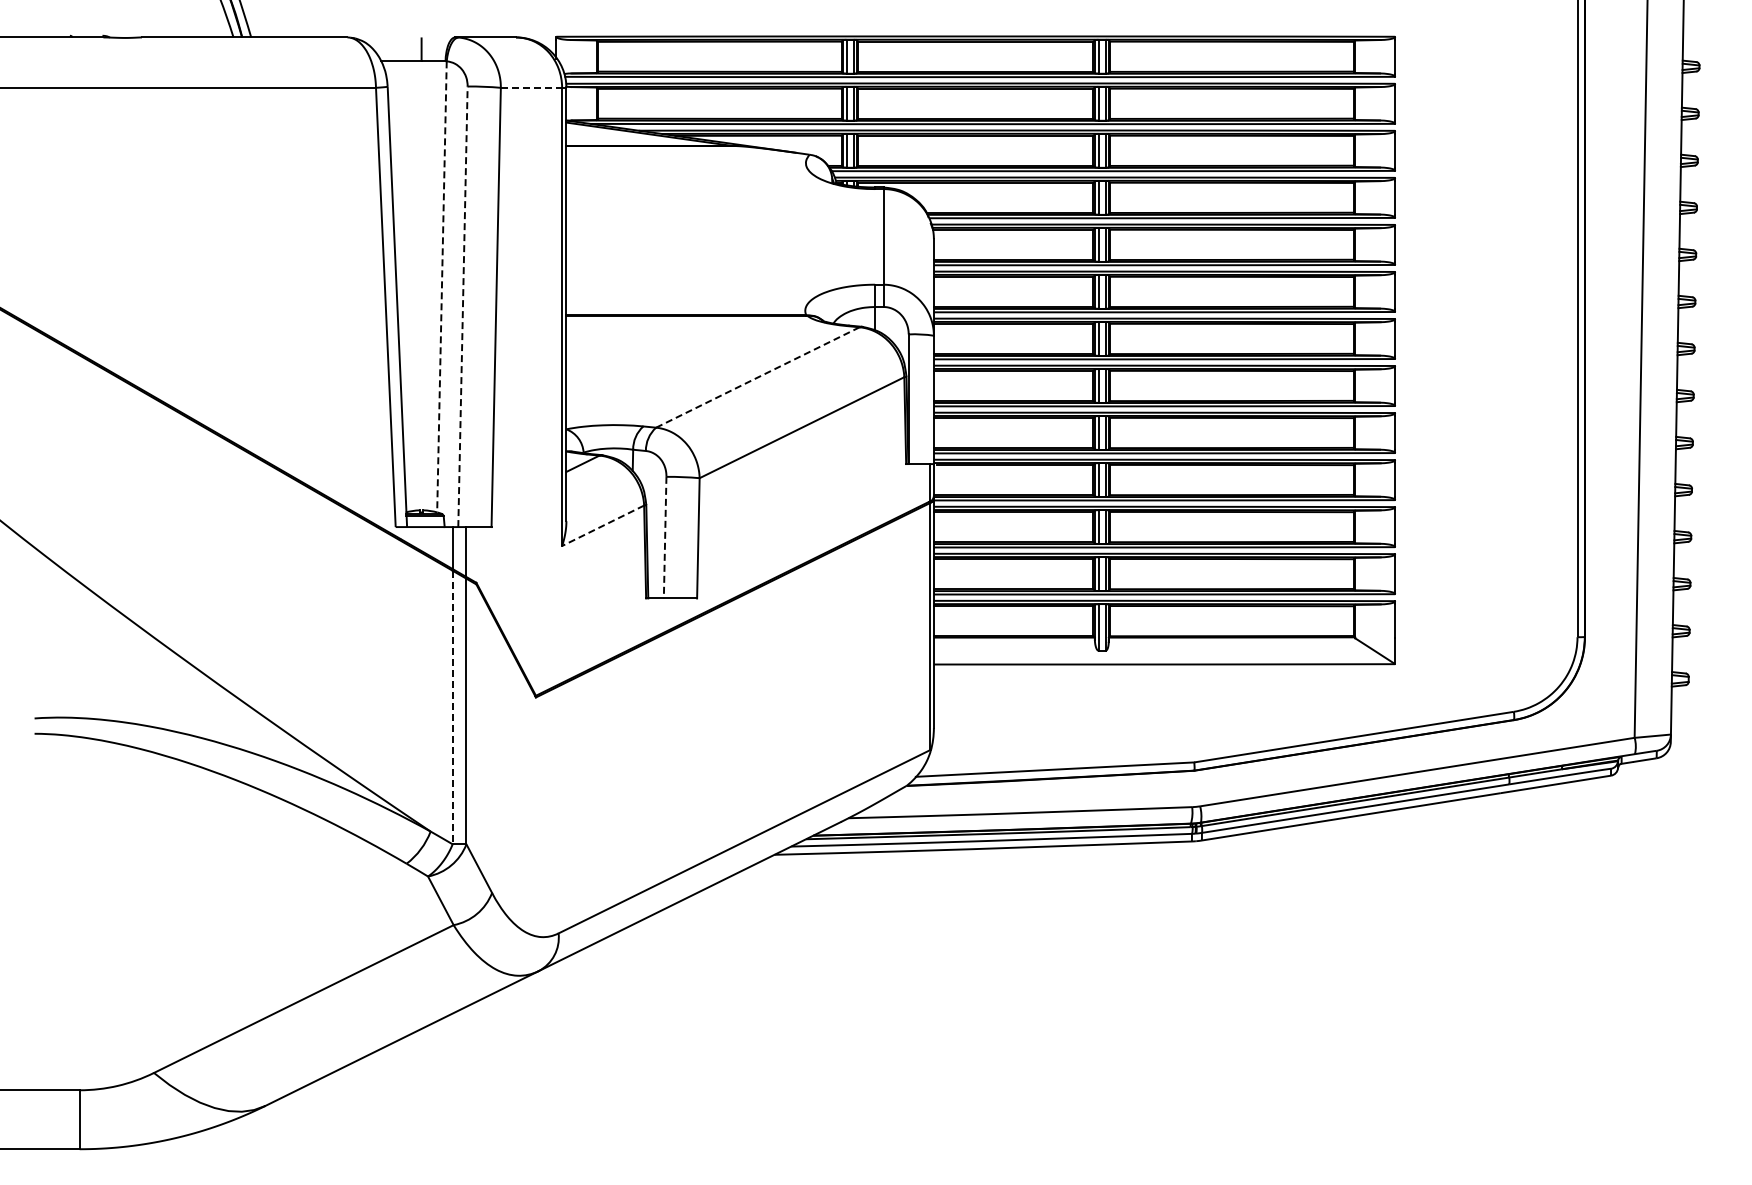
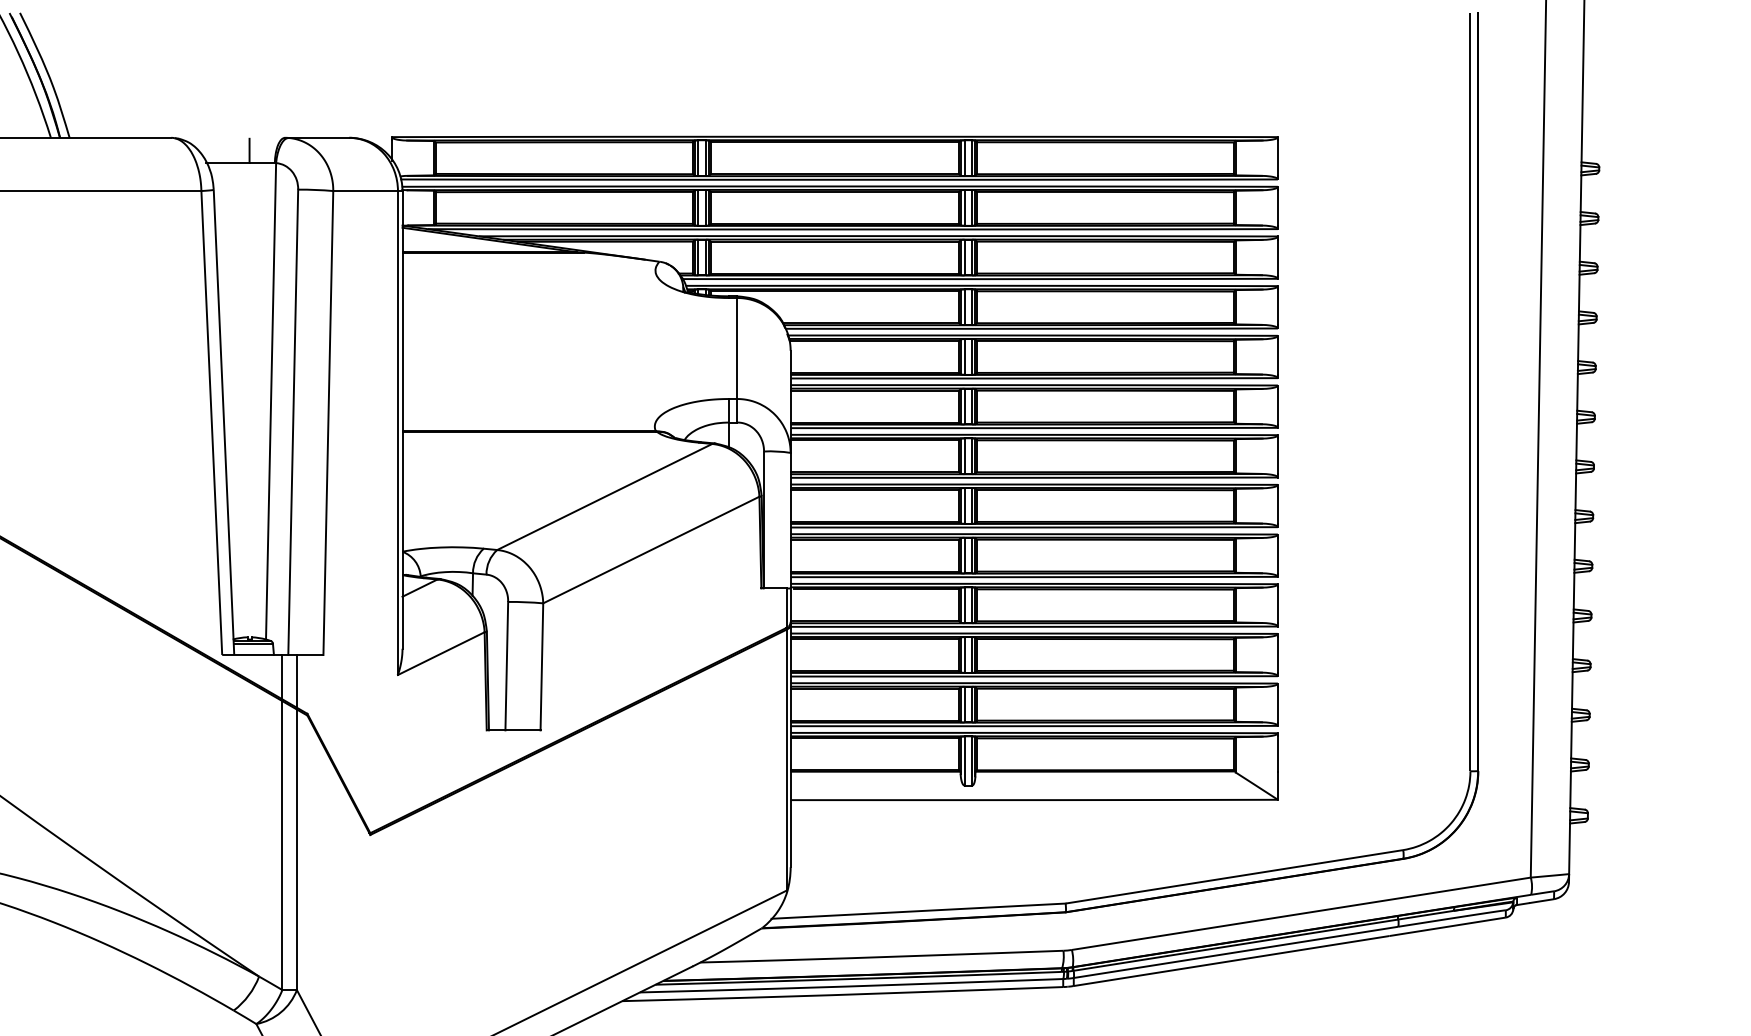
line: (531, 87) -> (365, 190), dashed -> solid
line: (441, 286) -> (270, 400), dashed -> solid
line: (462, 306) -> (292, 422), dashed -> solid
line: (757, 377) -> (604, 497), dashed -> solid
line: (603, 525) -> (441, 653), dashed -> solid
line: (665, 537) -> (507, 665), dashed -> solid
line: (452, 707) -> (282, 845), dashed -> solid

